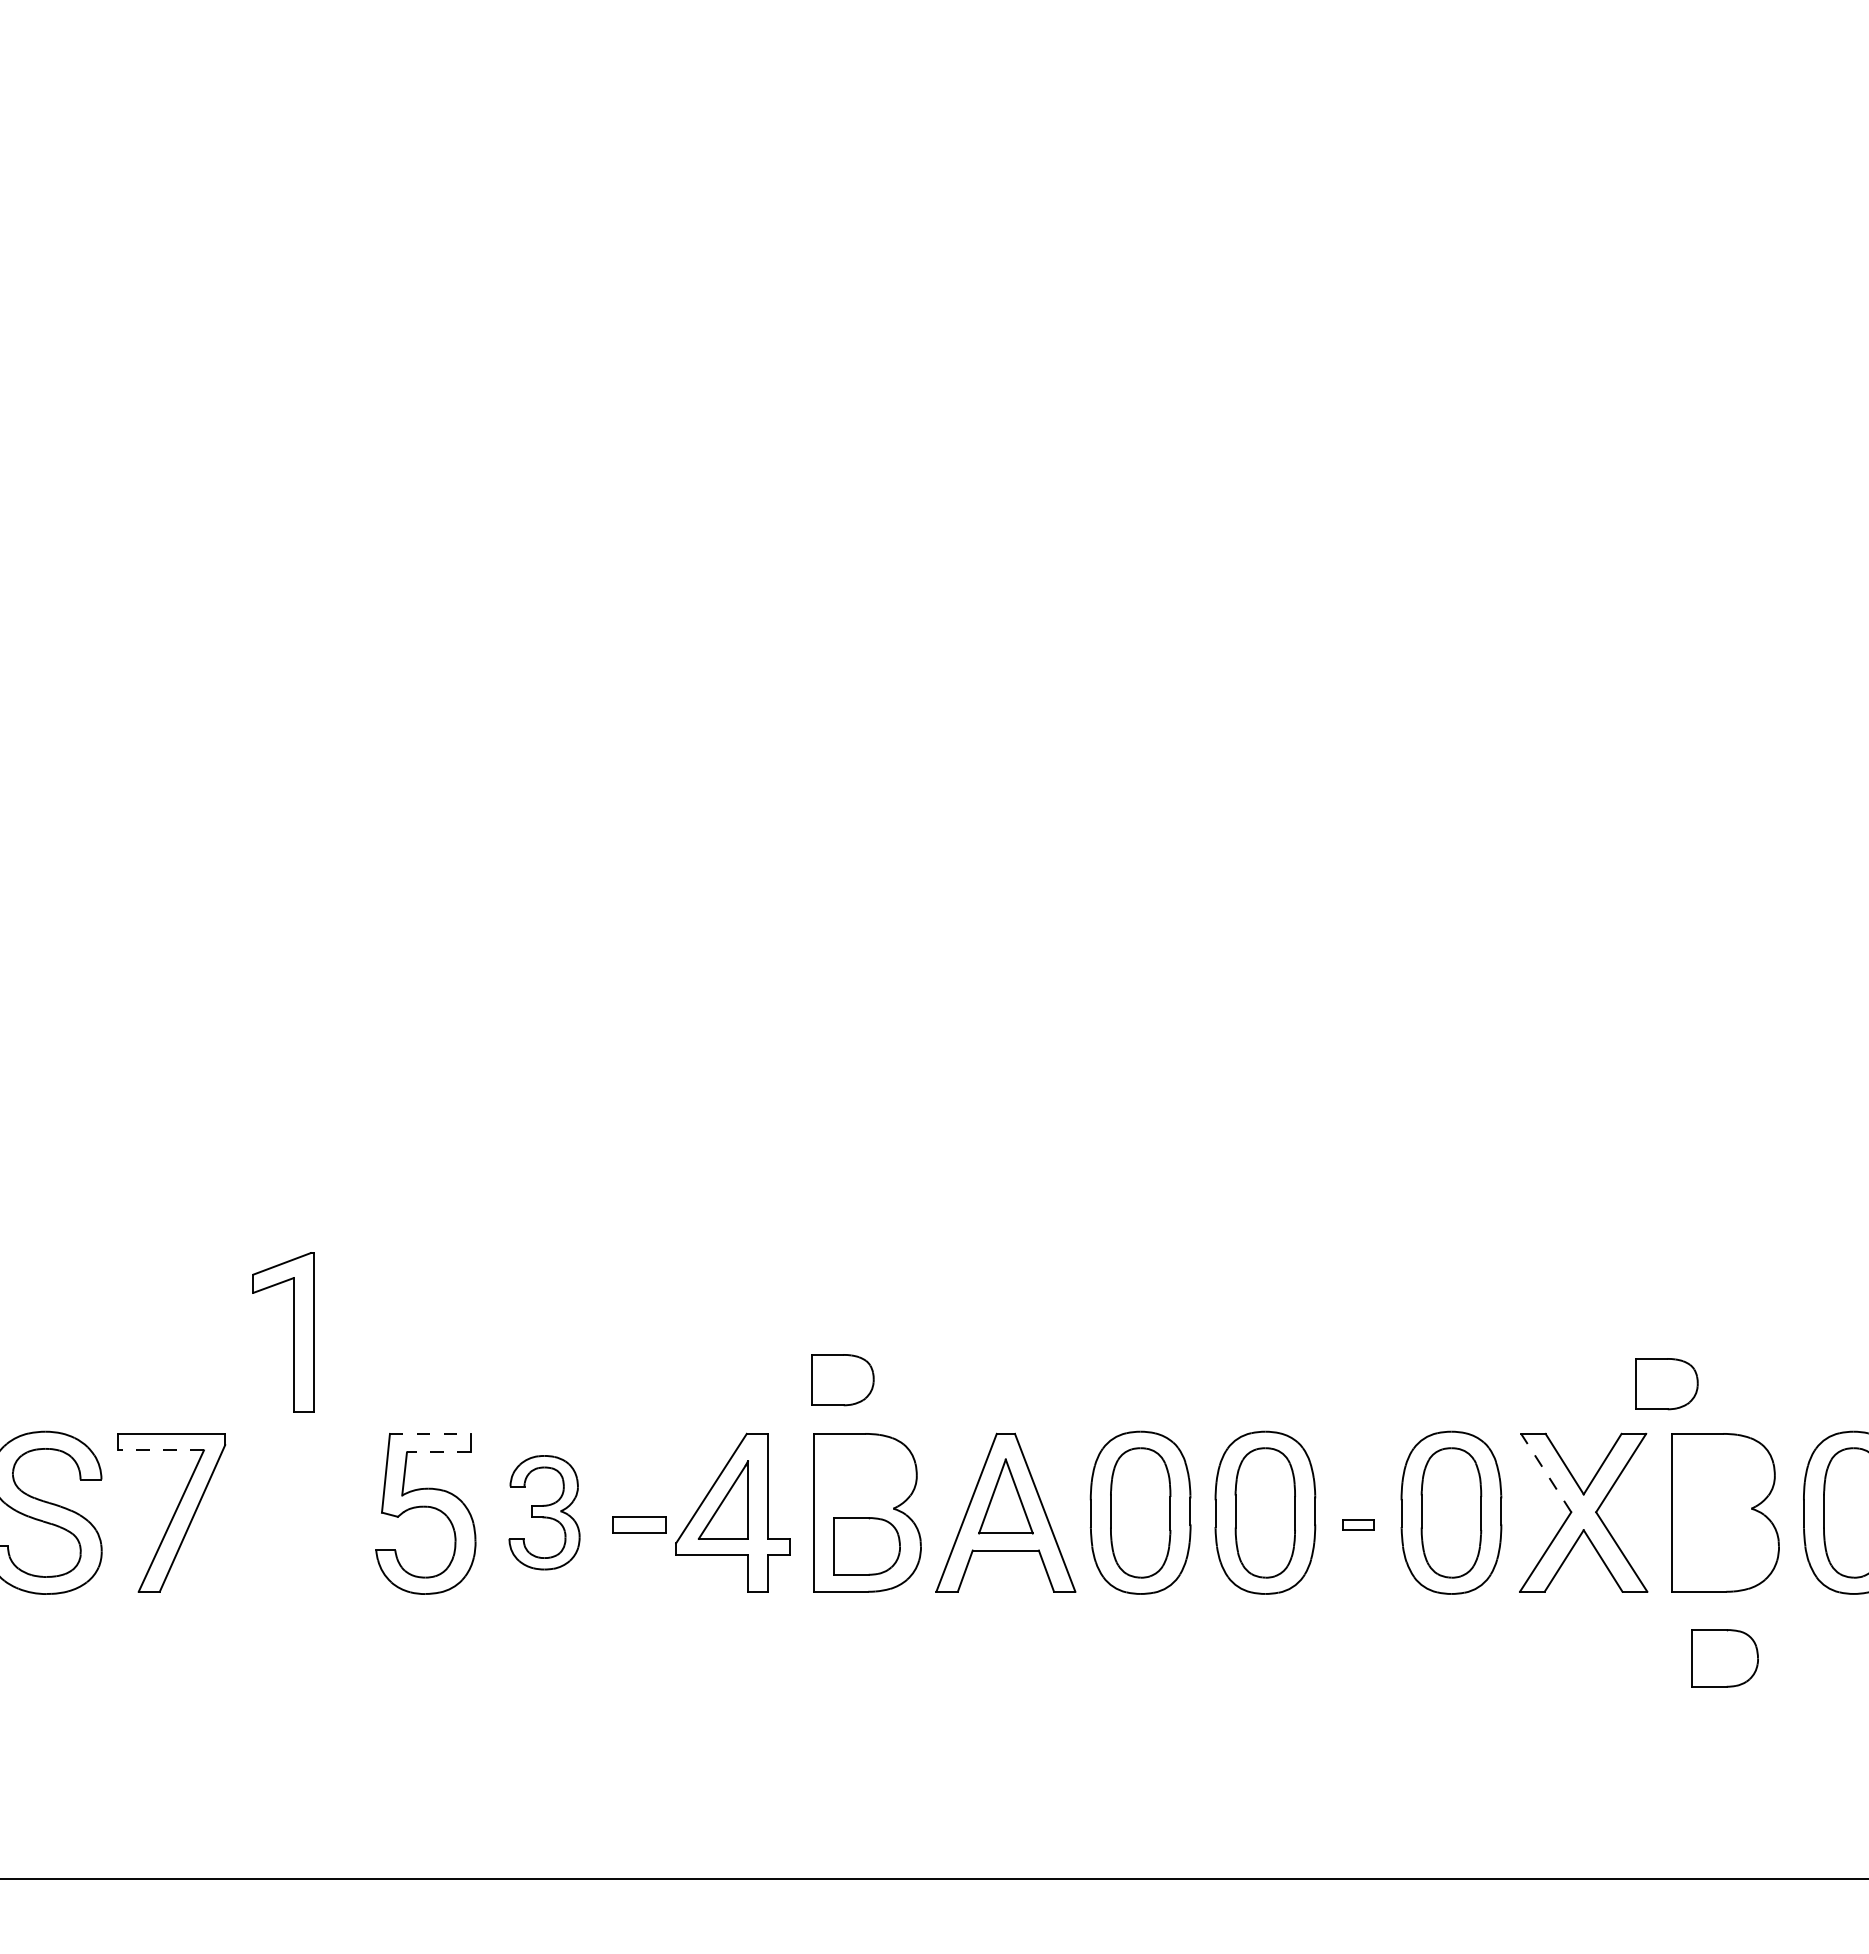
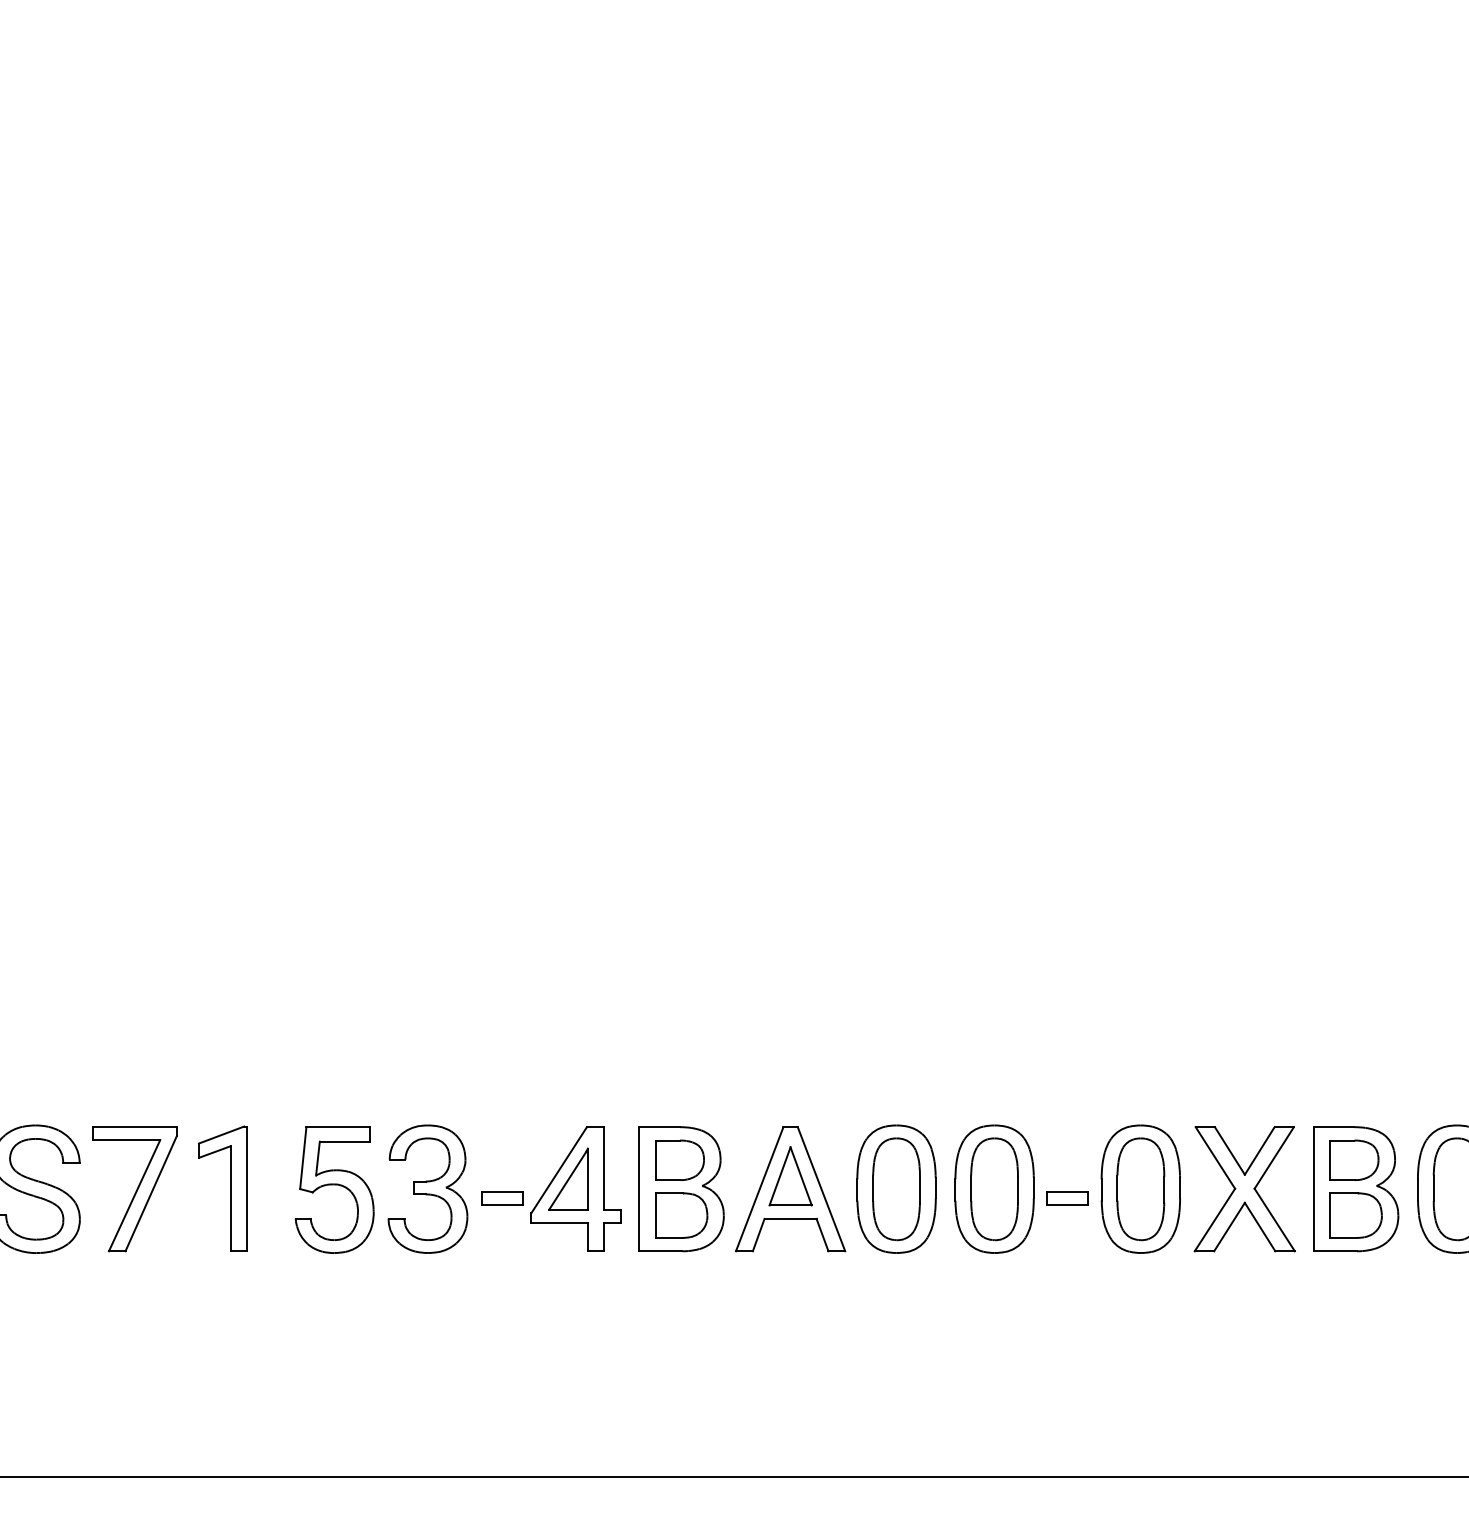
part: (293, 1332) -> (230, 1188), moved
part: (842, 1380) -> (679, 1160), moved
part: (1666, 1384) -> (1353, 1160), moved
line: (430, 1433) -> (338, 1126), dashed -> solid
line: (161, 1450) -> (126, 1140), dashed -> solid
line: (438, 1452) -> (344, 1141), dashed -> solid
line: (1545, 1472) -> (1214, 1157), dashed -> solid
part: (544, 1512) -> (427, 1188), size x1.43
part: (1358, 1524) -> (1067, 1198), size x1.67
part: (1724, 1658) -> (1355, 1215), moved

